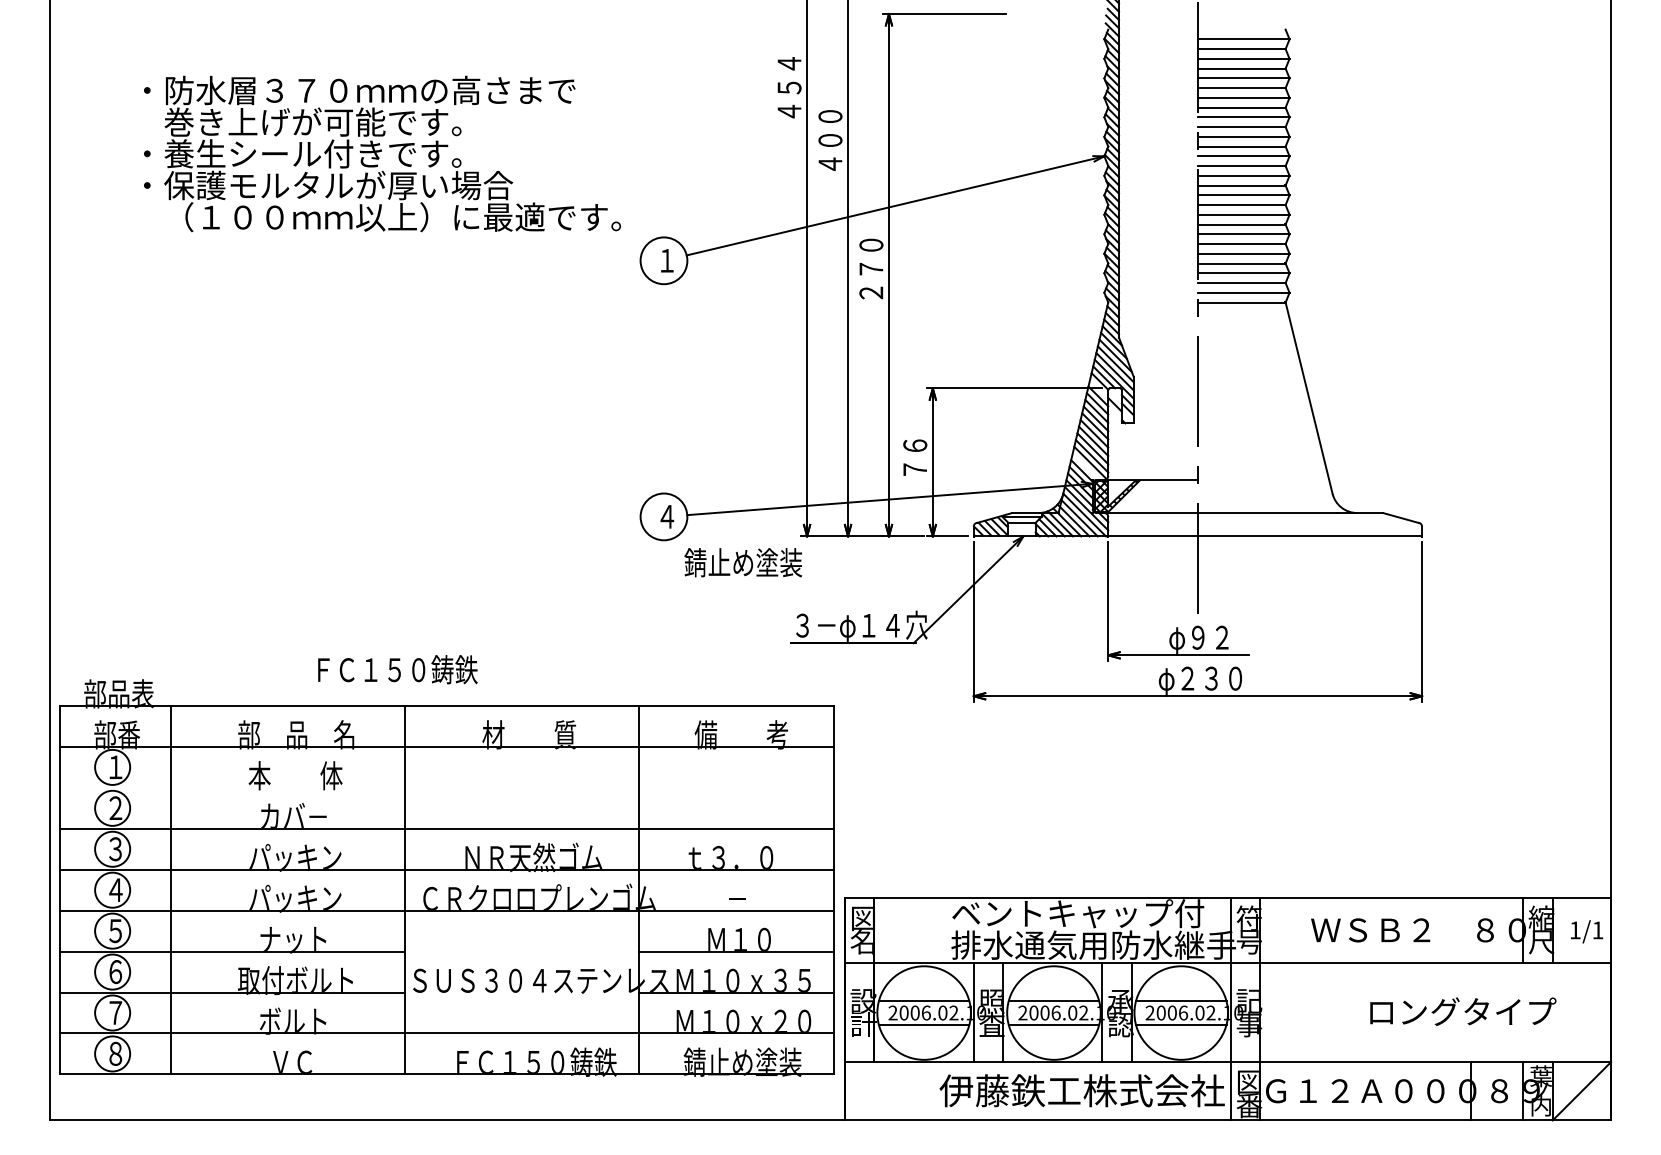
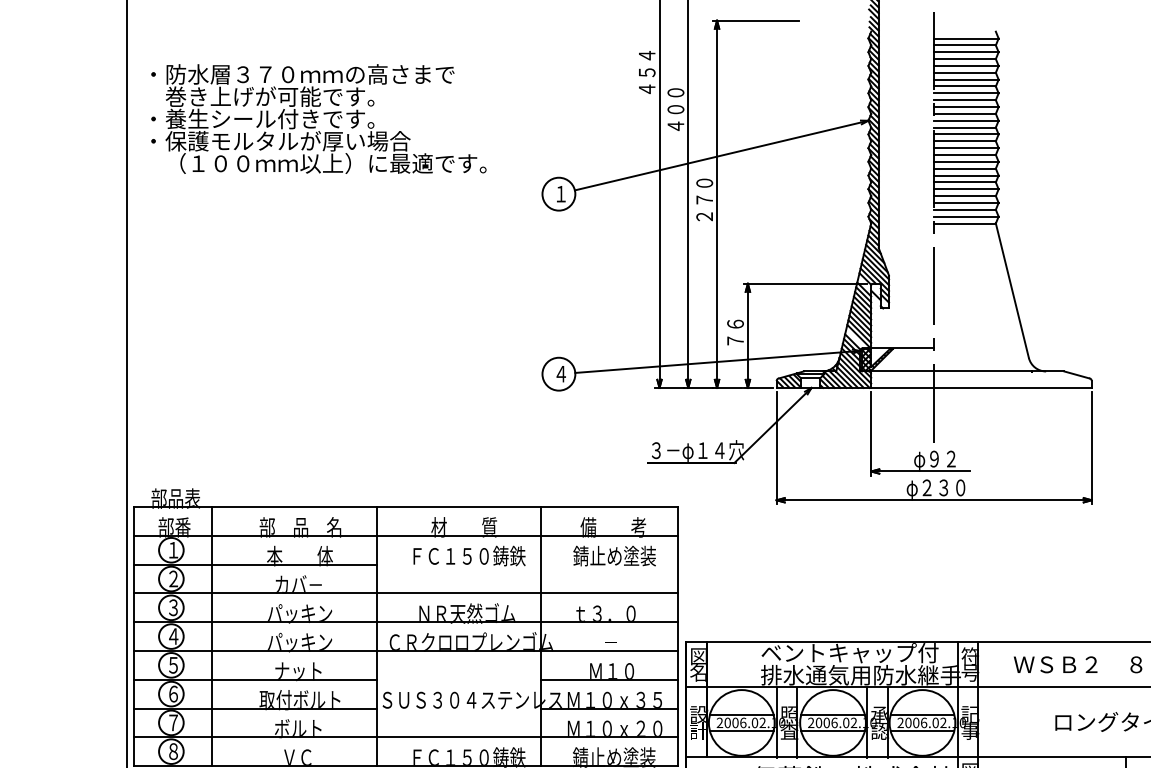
text: (382, 153) -> (318, 118), moved
text: (743, 562) -> (614, 555), moved
text: (397, 669) -> (469, 555), moved
line: (232, 787) -> (255, 564), added

